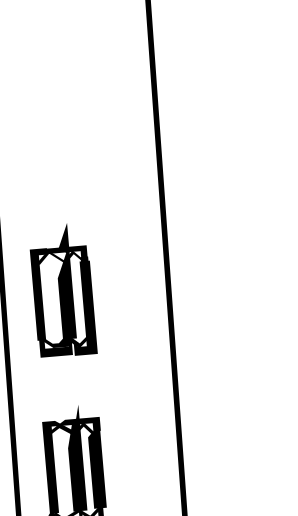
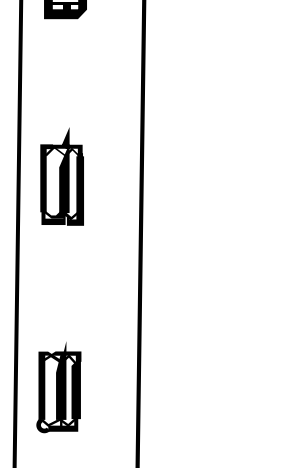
part: (61, 290) -> (61, 176), moved

